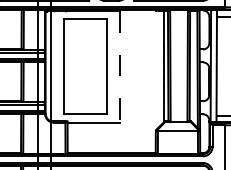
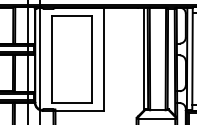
line: (120, 67) -> (104, 60), dashed -> solid

